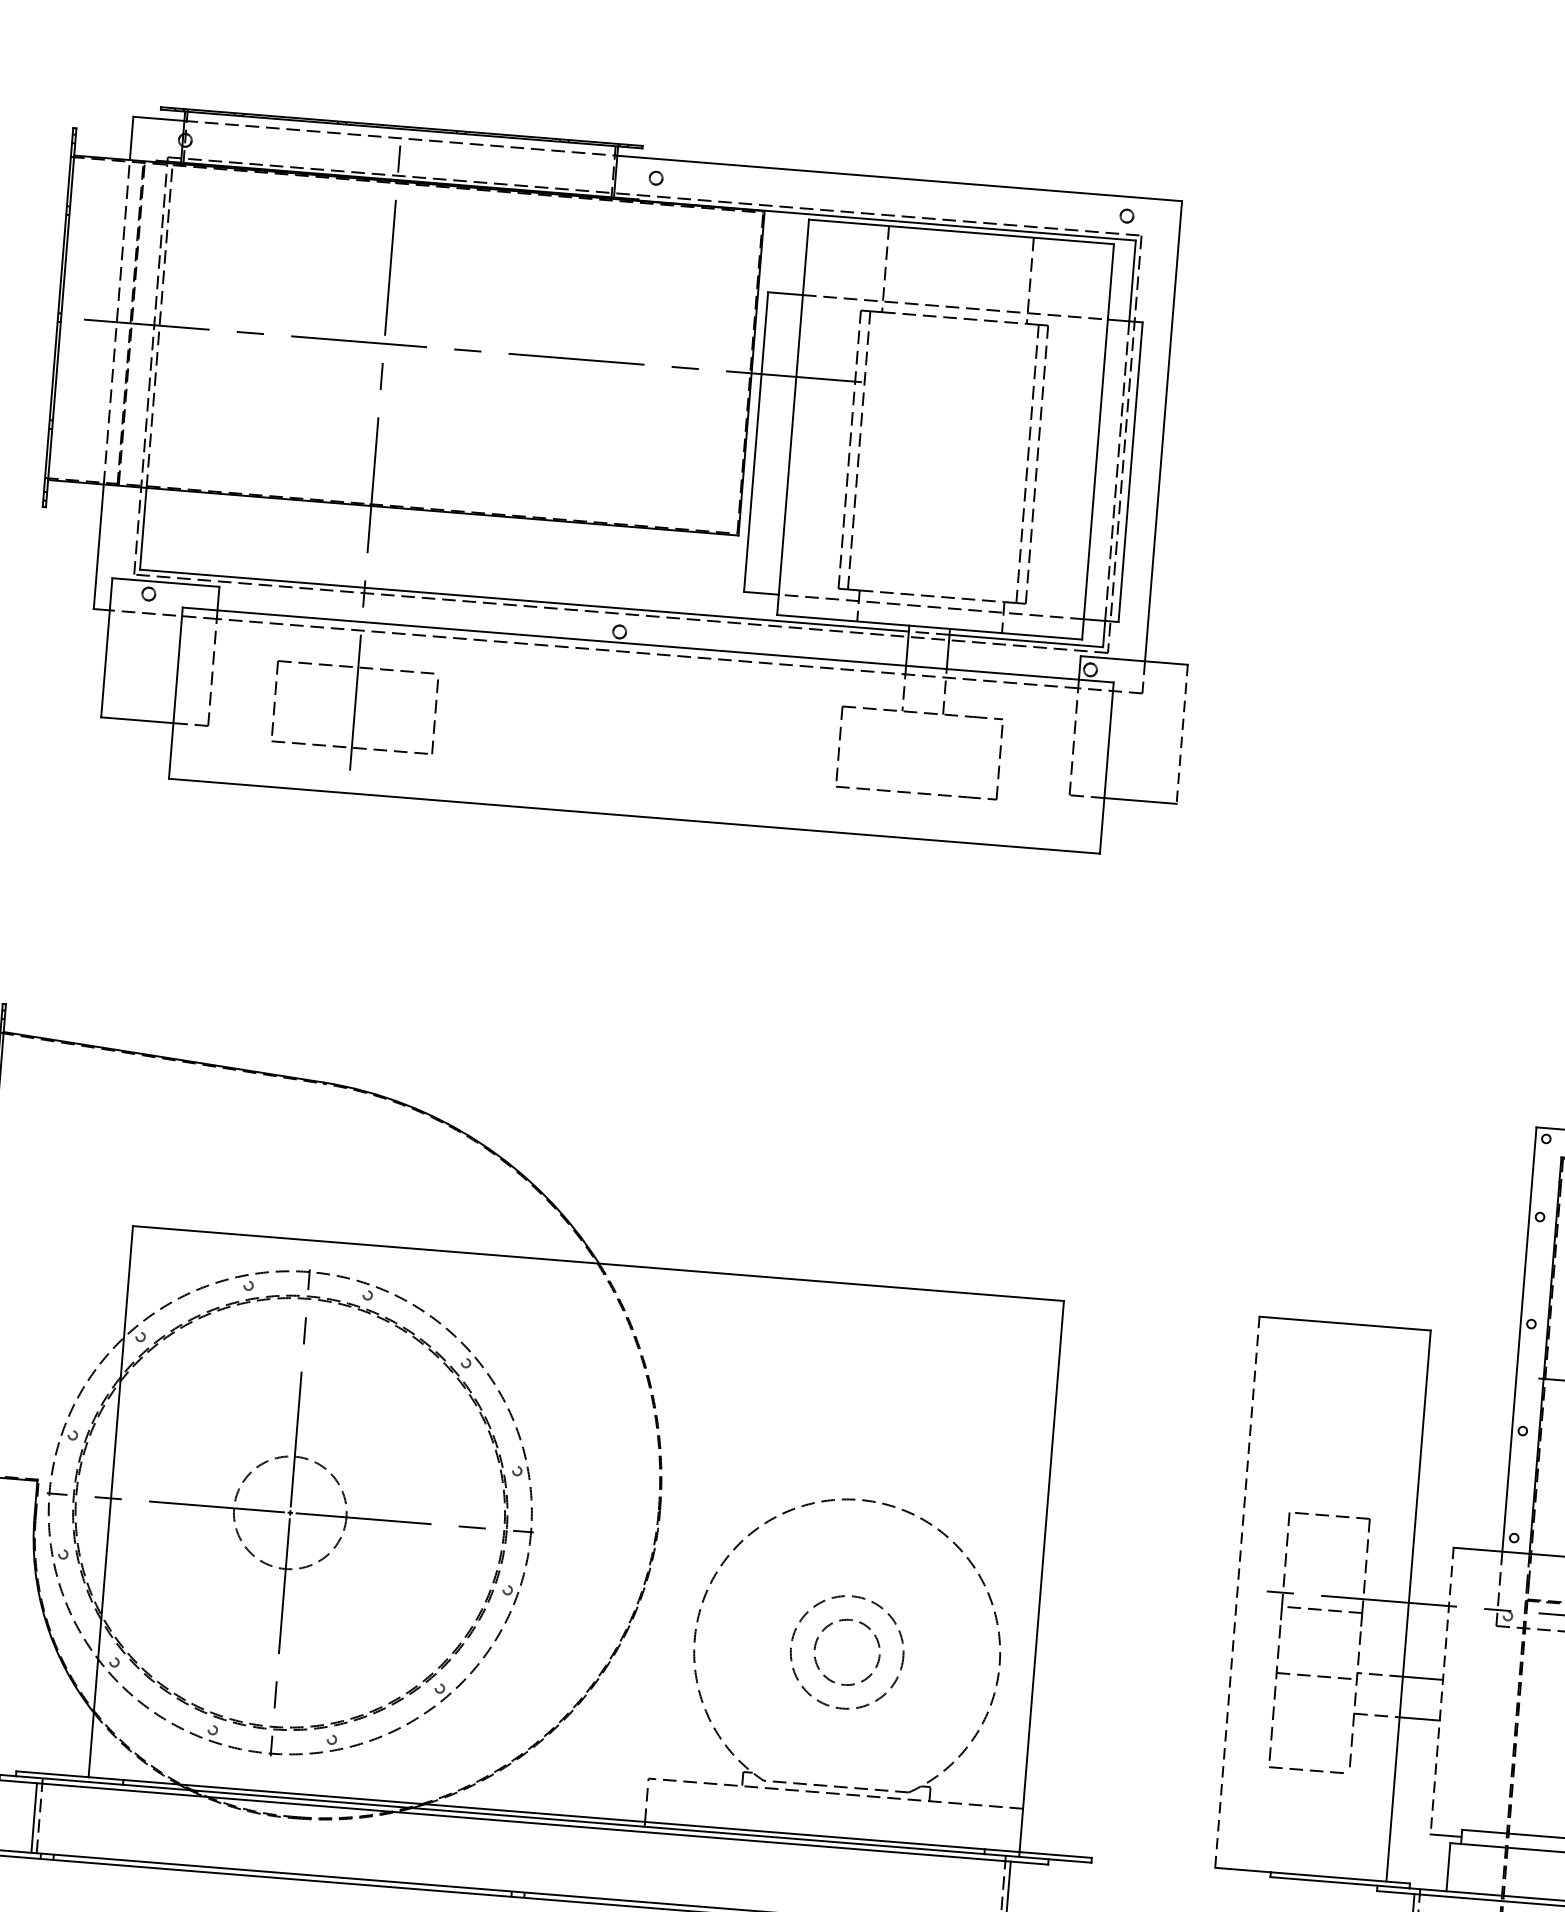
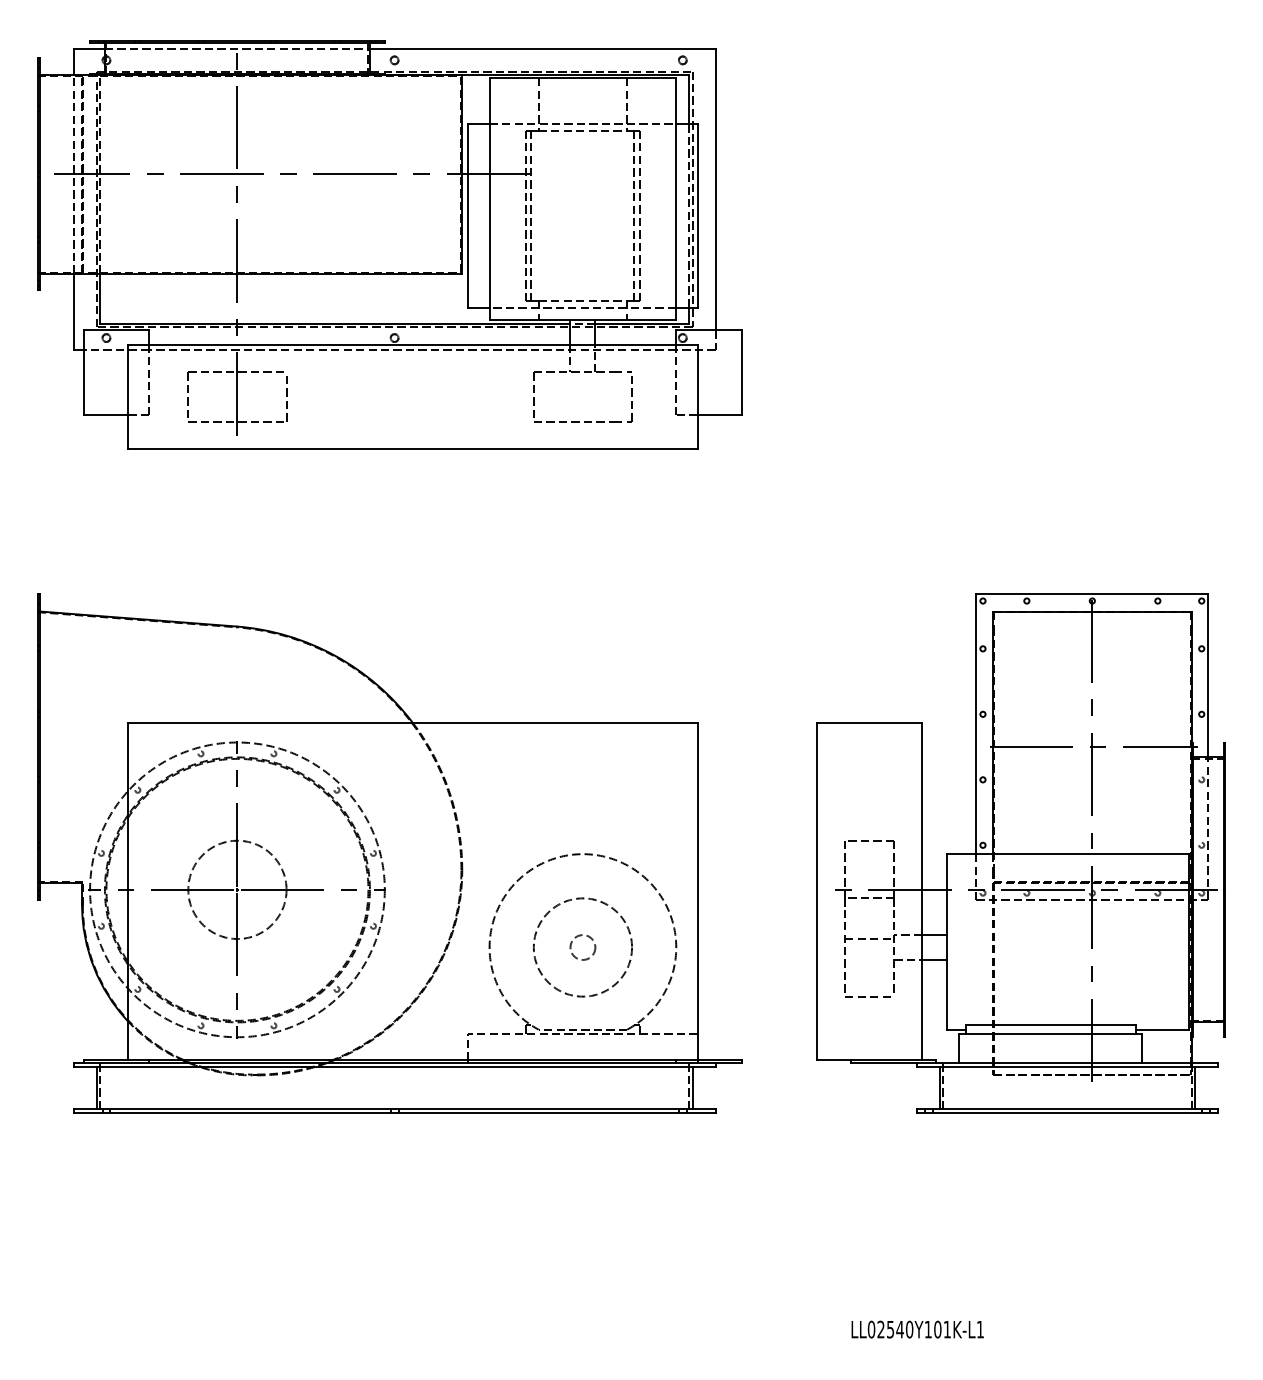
line: (1181, 733) -> (741, 372), dashed -> solid
circle: (290, 1512) -> (237, 889), size x1.43
line: (1237, 1591) -> (817, 891), dashed -> solid
circle: (846, 1652) -> (582, 947), size x0.62
circle: (846, 1652) -> (582, 947), size x1.43
line: (1441, 1690) -> (946, 941), dashed -> solid

